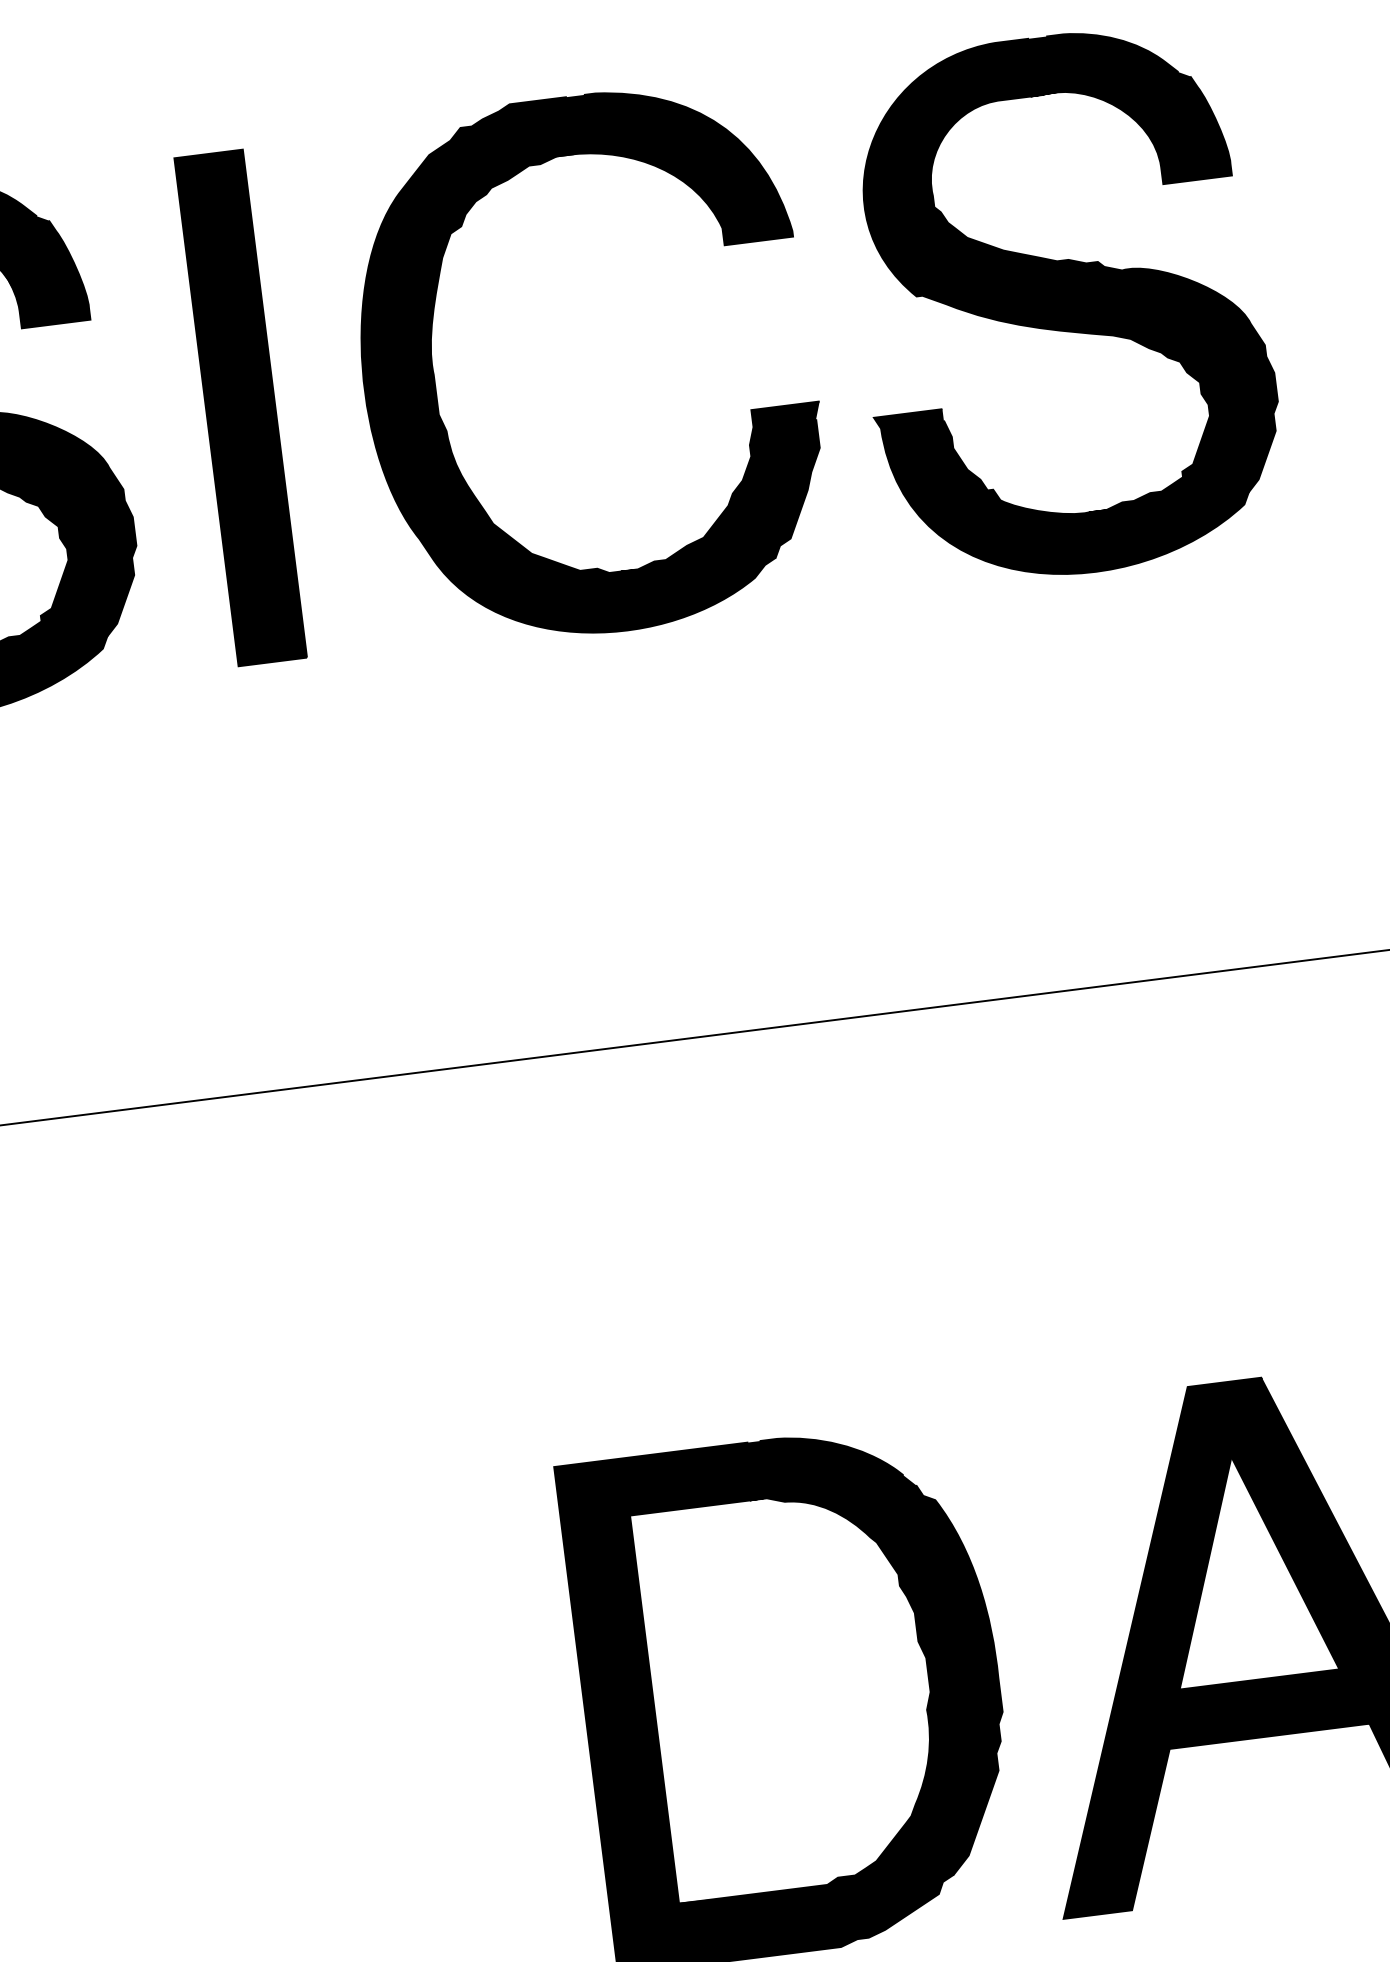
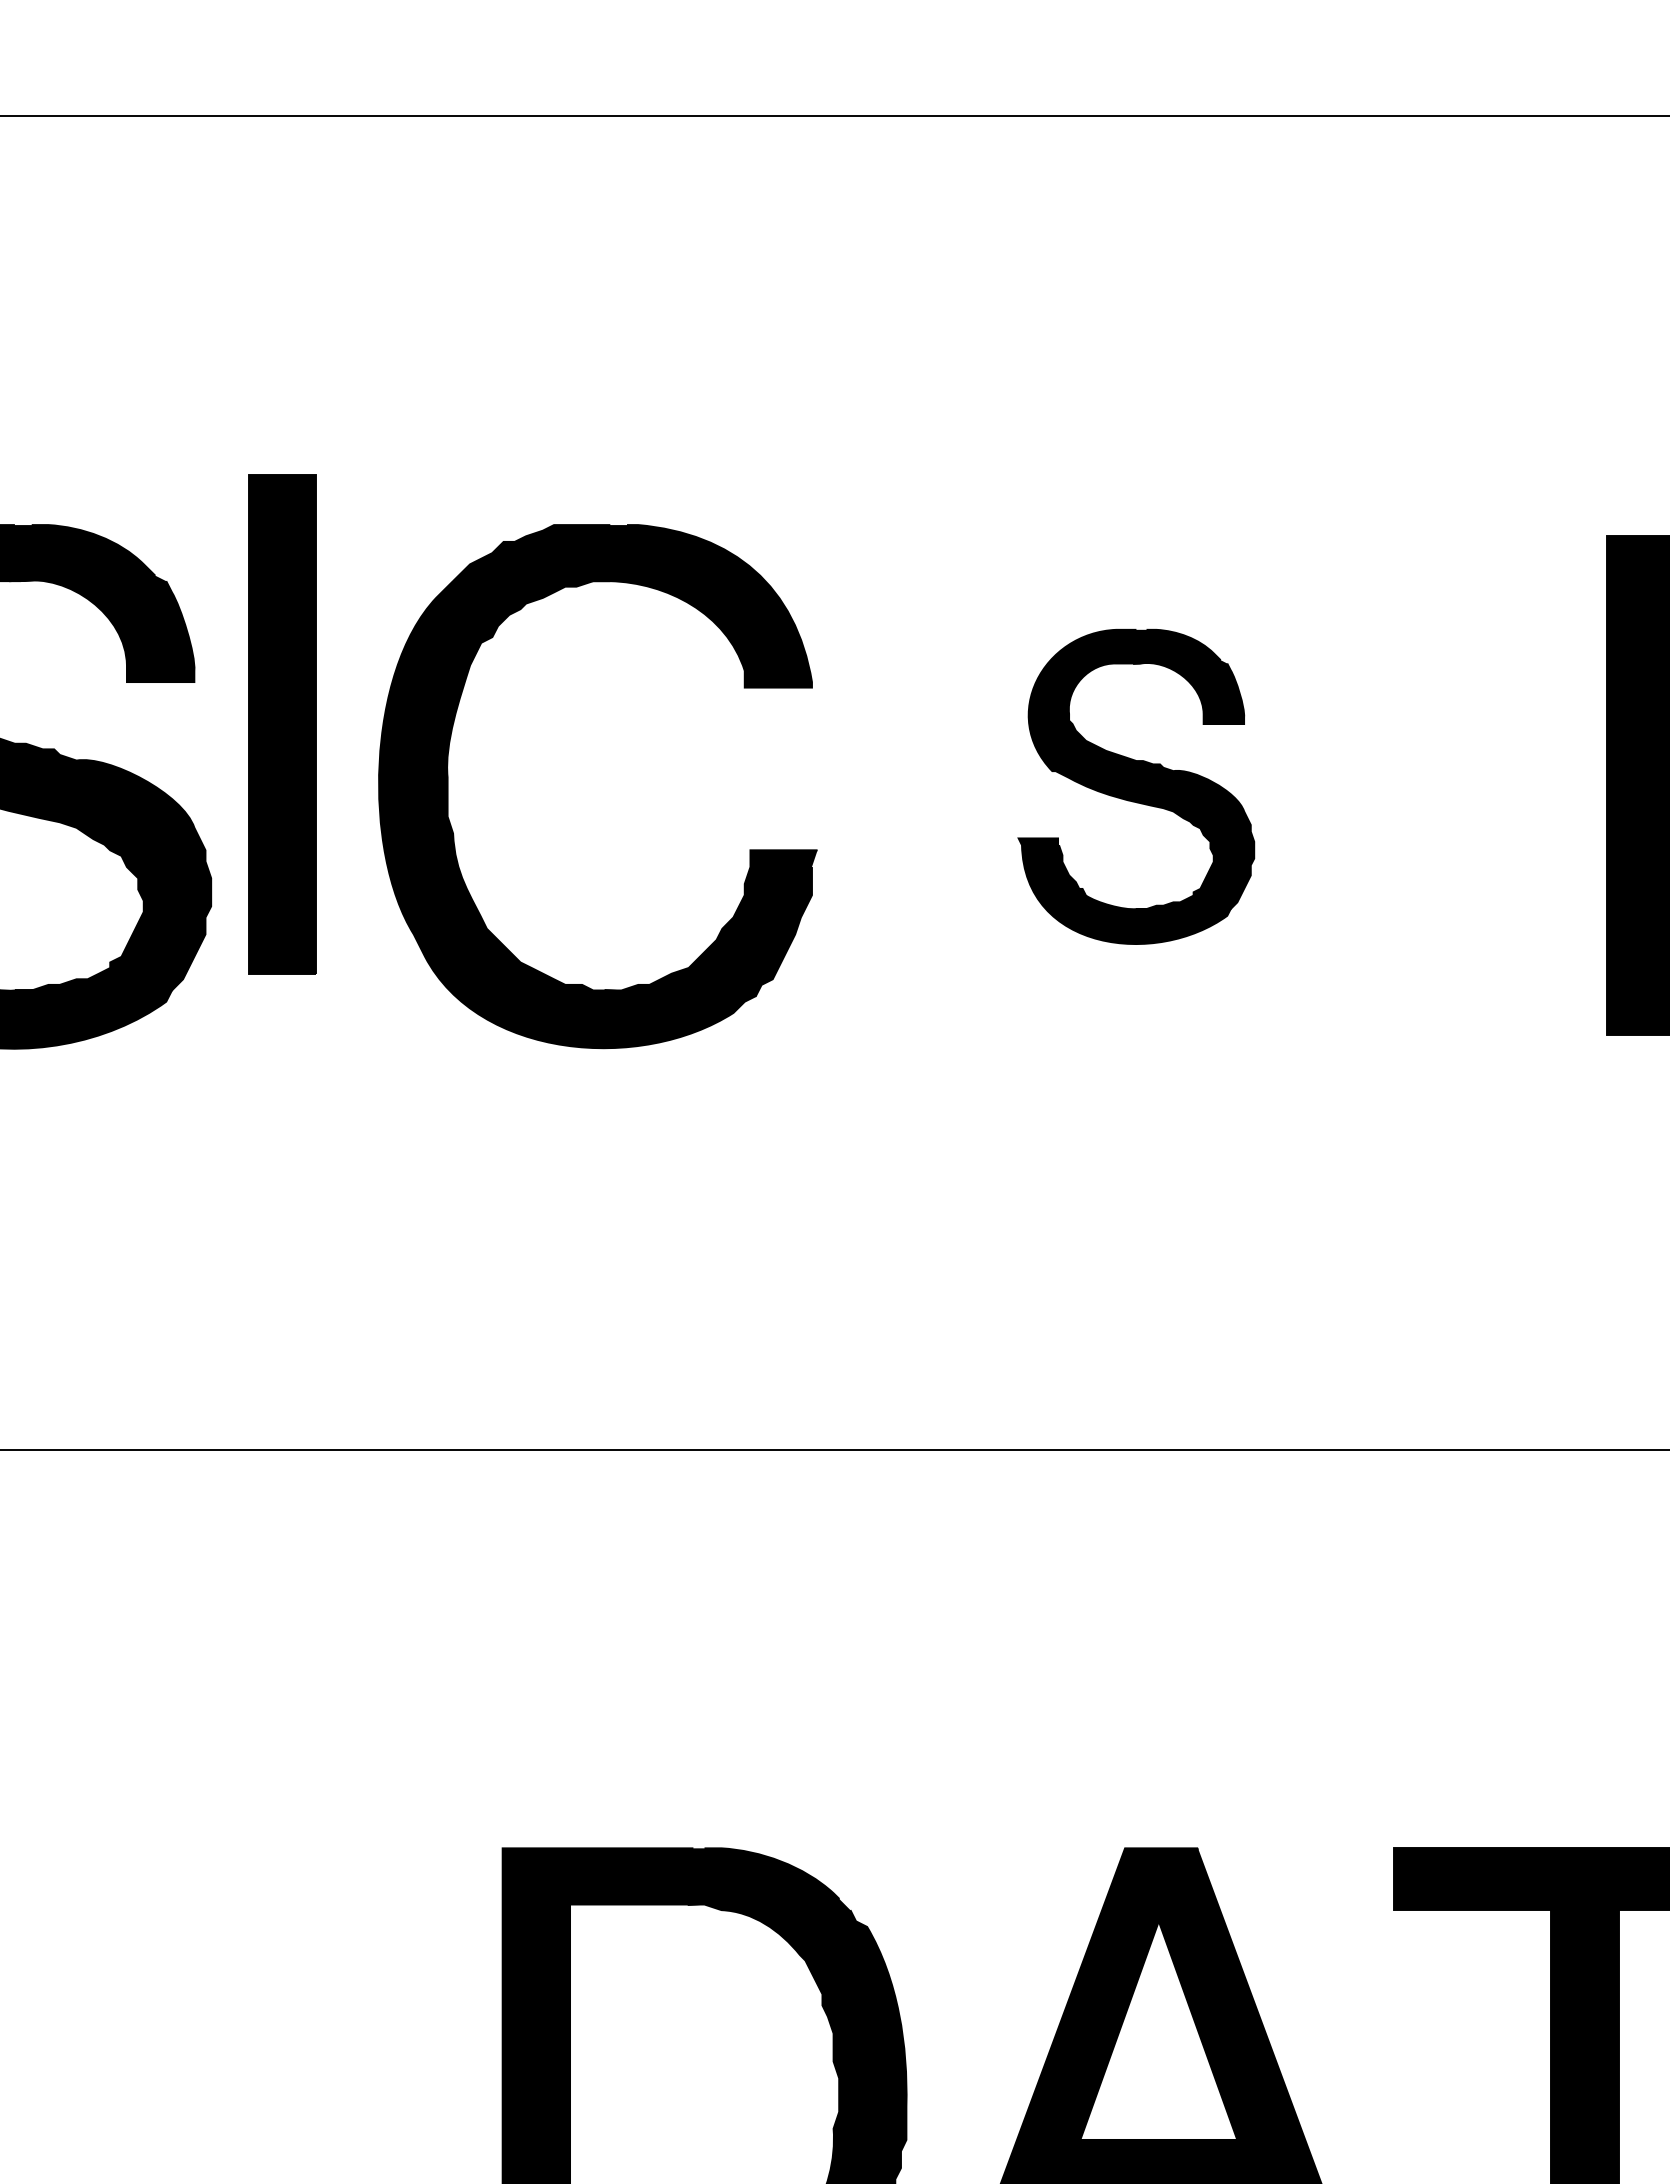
part: (1062, 304) -> (1136, 786), size x0.6
part: (435, 384) -> (448, 786), moved
part: (240, 407) -> (282, 724), moved

